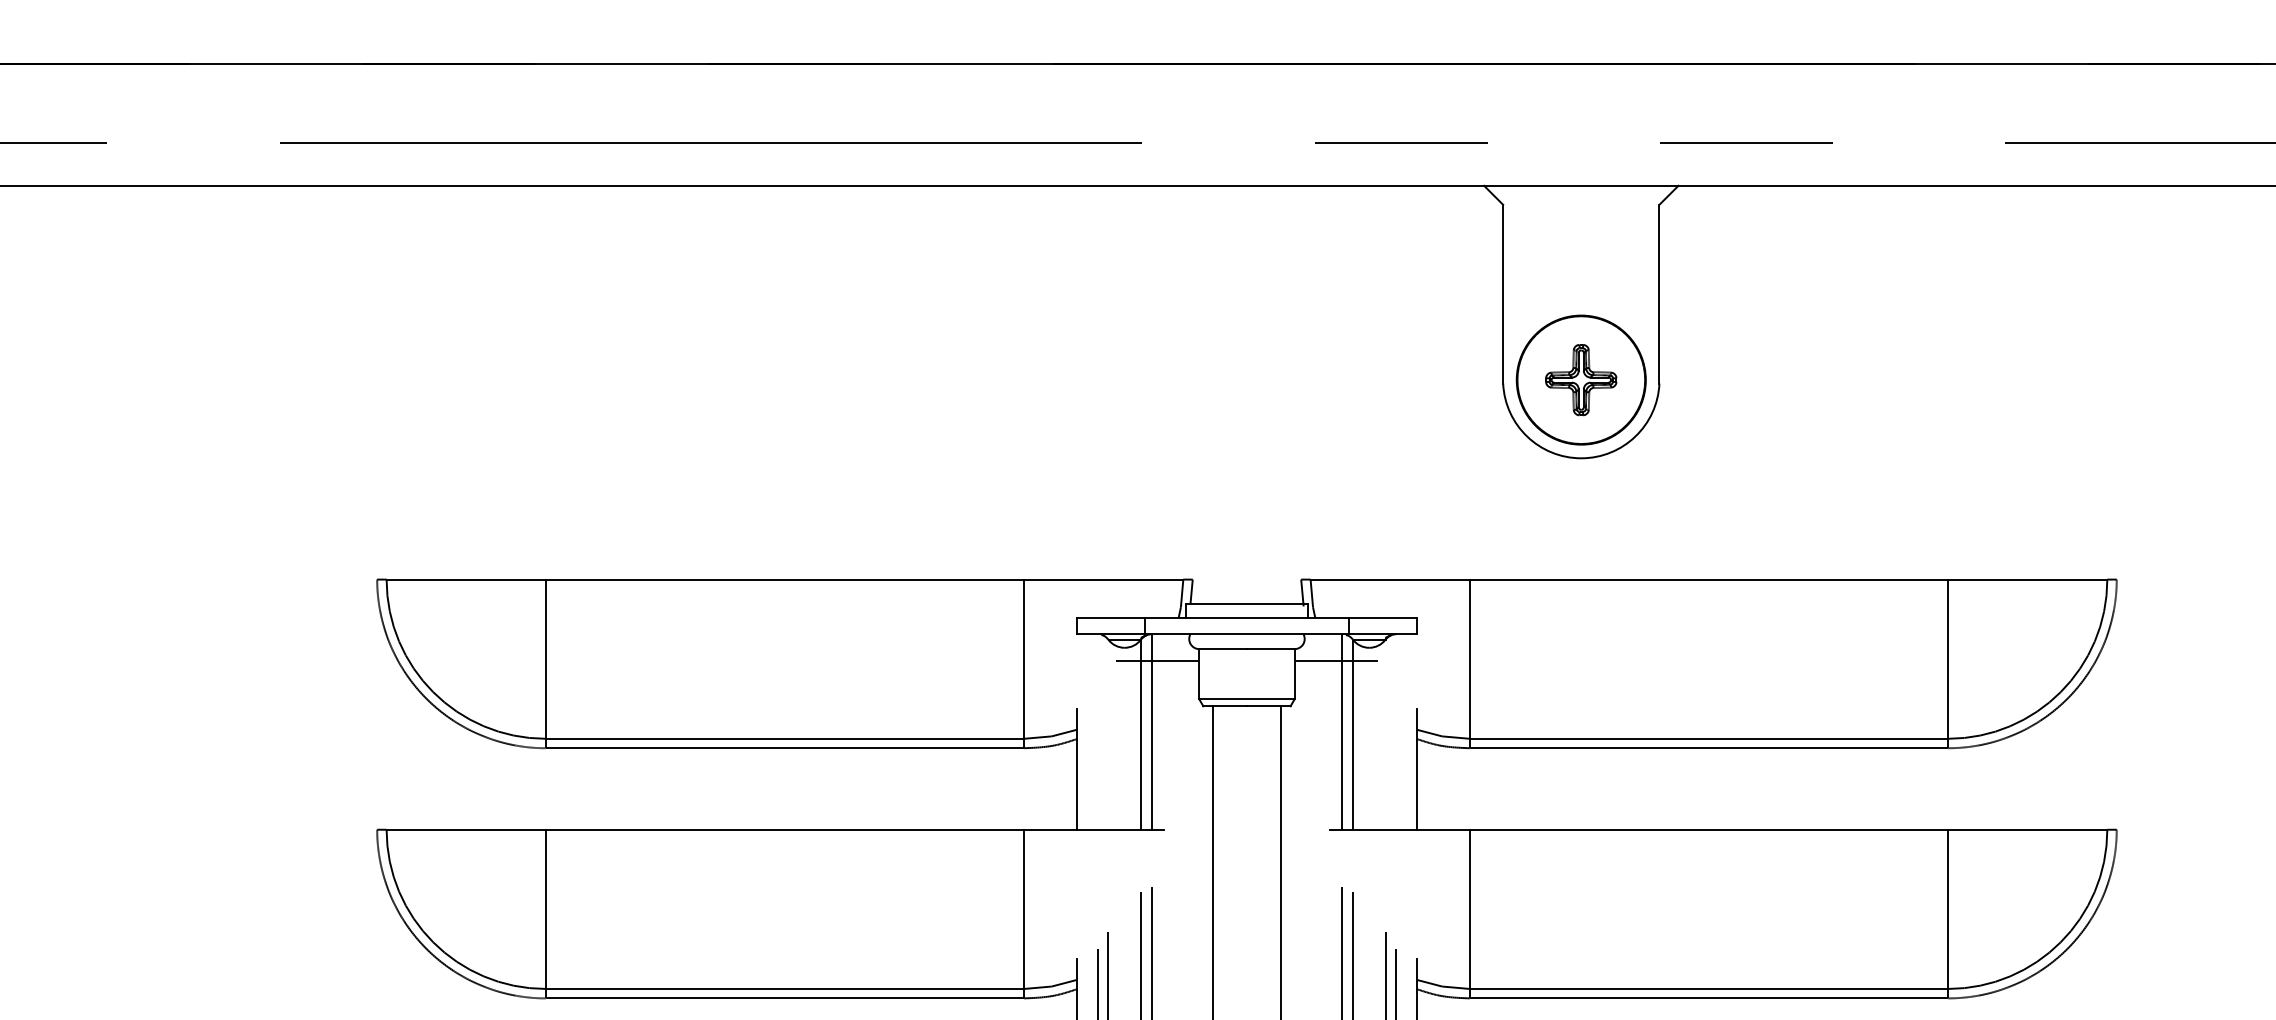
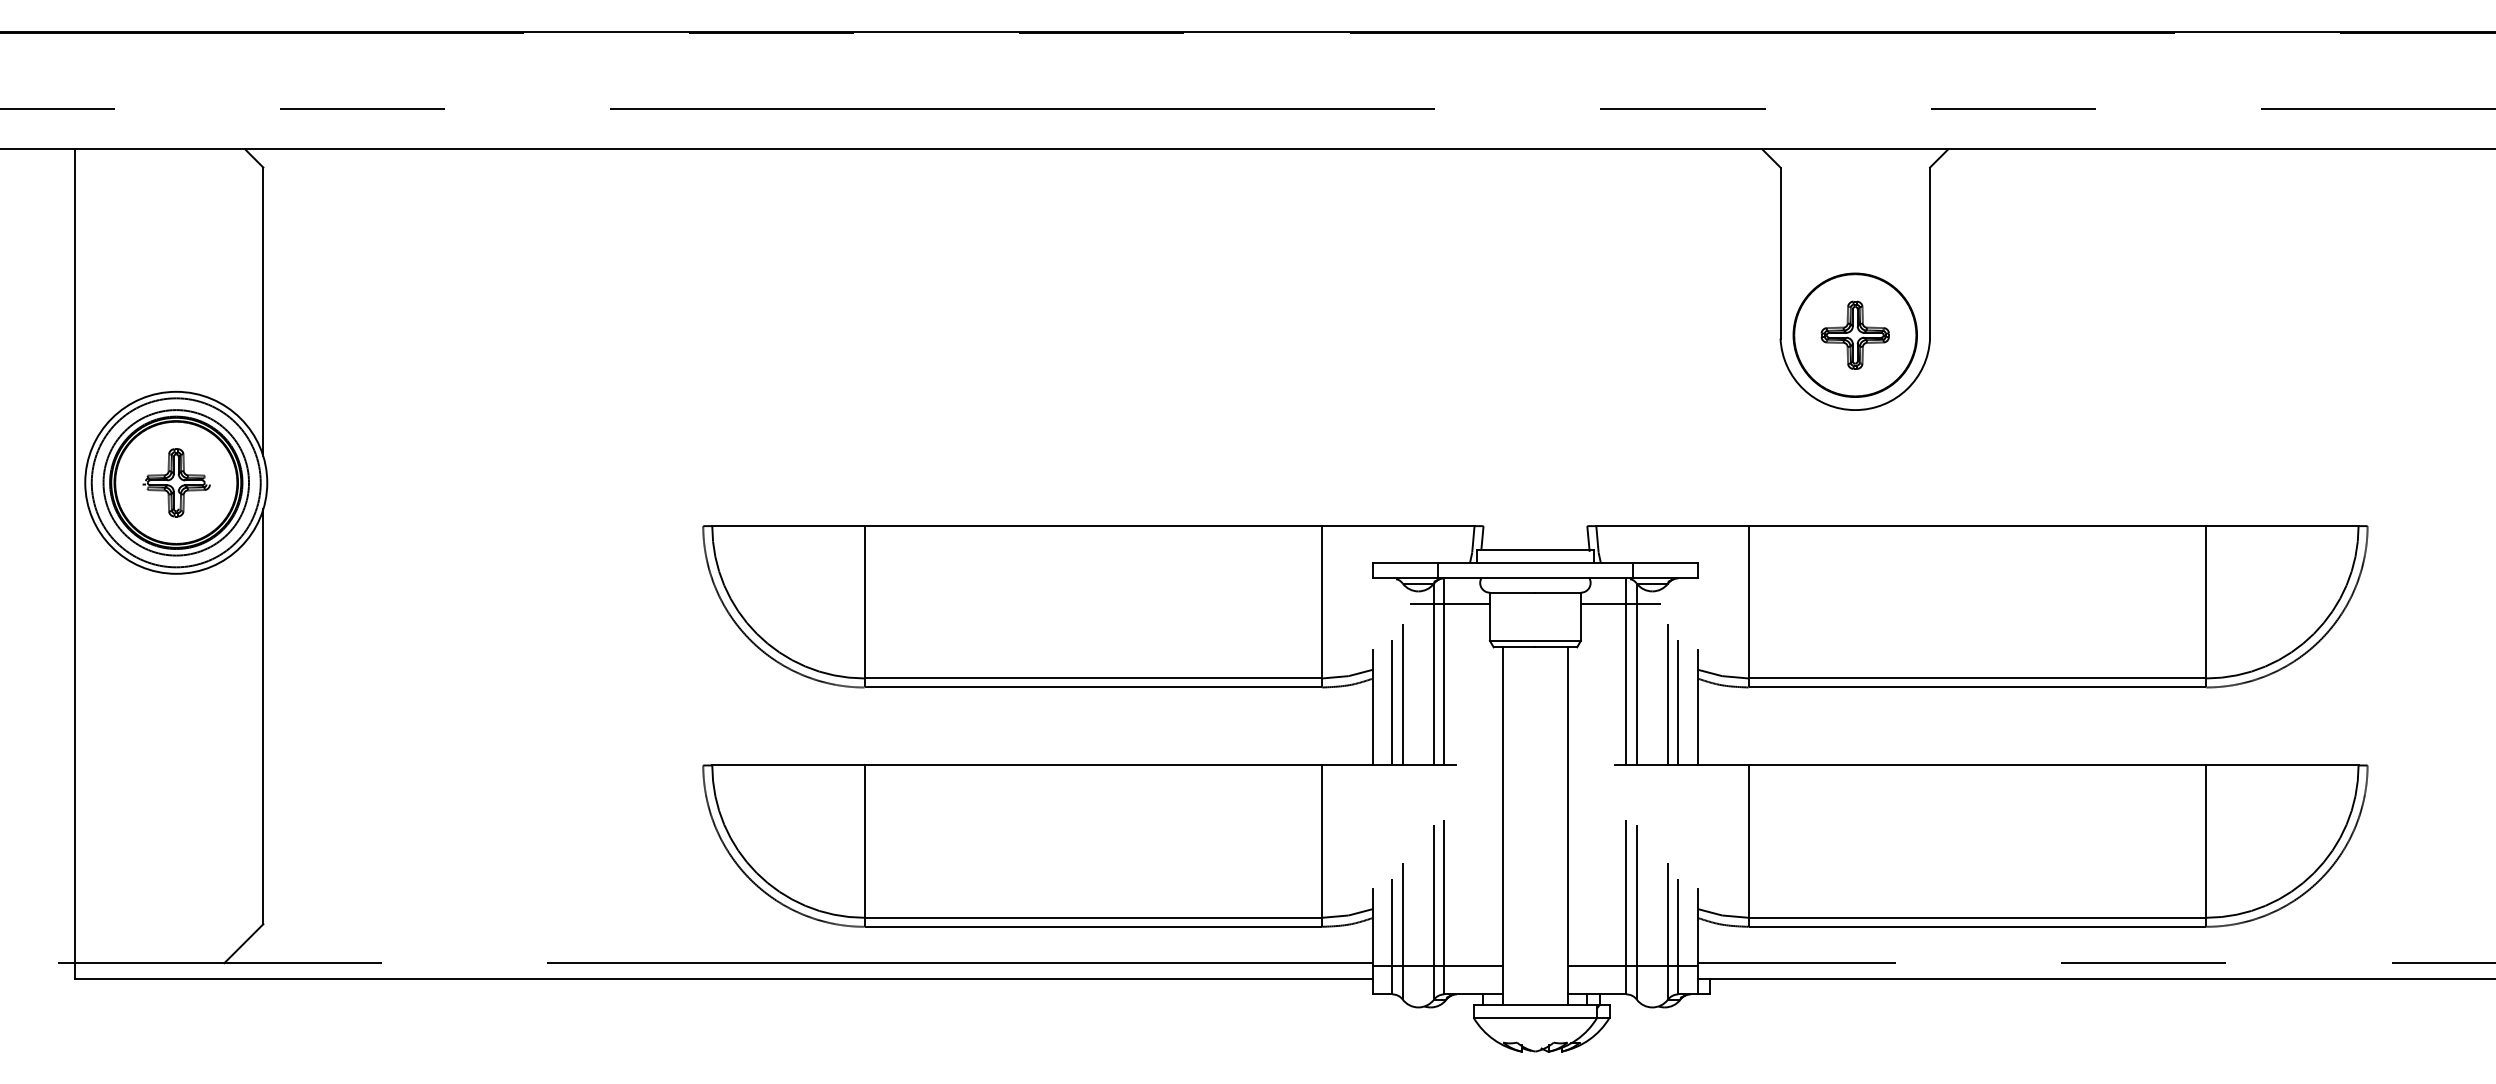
line: (1108, 755) -> (1402, 694), added
line: (1386, 755) -> (1668, 694), added
line: (1097, 763) -> (1392, 702), added
line: (1396, 763) -> (1678, 702), added

